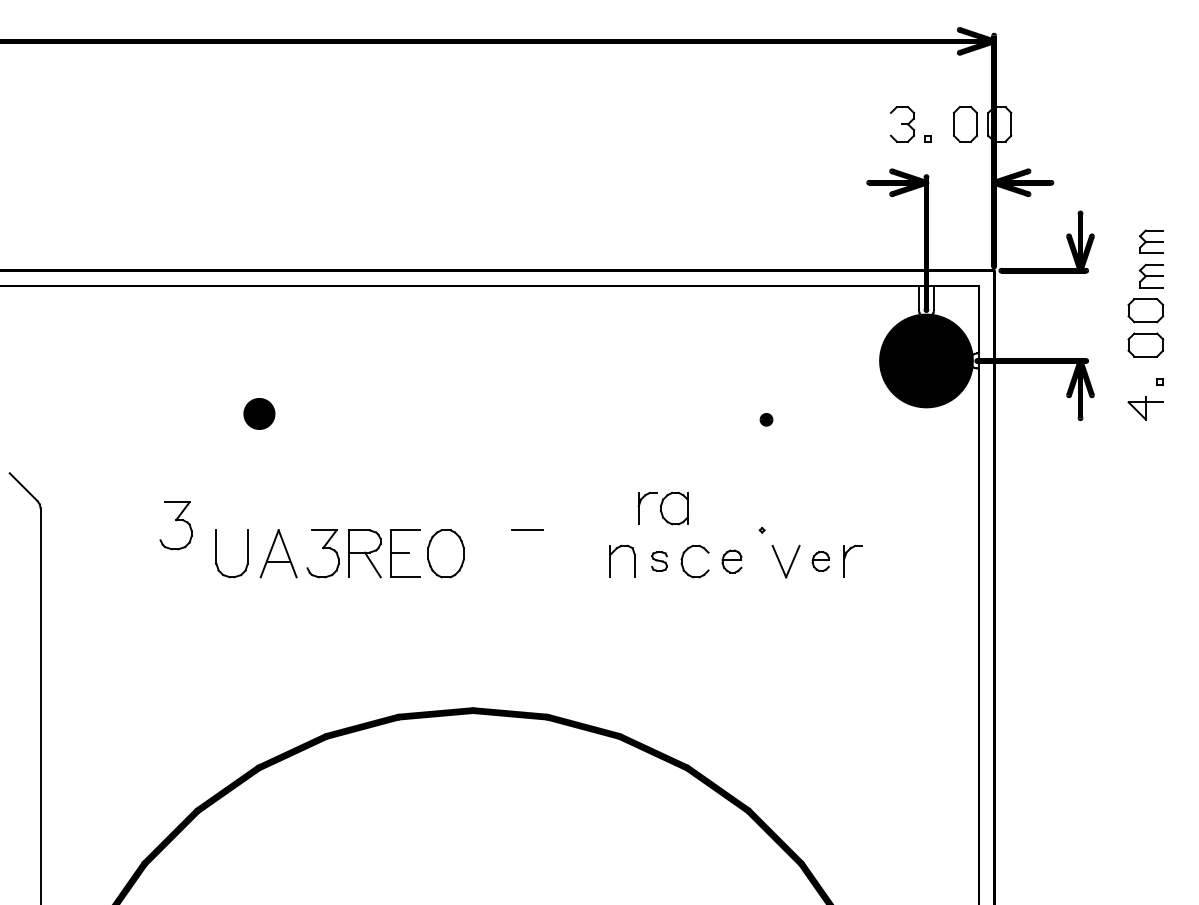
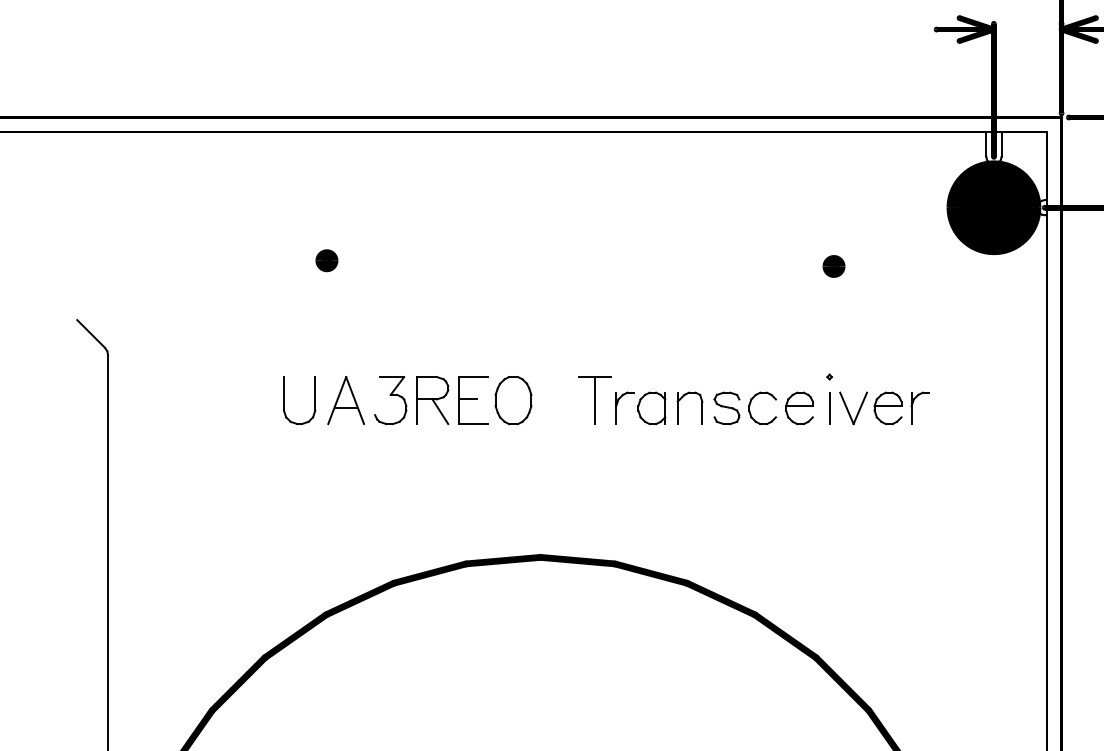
part: (259, 413) -> (326, 260), size x0.71
part: (766, 419) -> (833, 266), size x1.67
part: (662, 508) -> (639, 408), moved
part: (175, 525) -> (242, 372), removed
line: (527, 553) -> (594, 400), added
part: (659, 561) -> (726, 408), size x1.67
part: (731, 561) -> (798, 408), size x1.43
line: (762, 561) -> (829, 408), added
part: (820, 561) -> (887, 408), size x1.67

